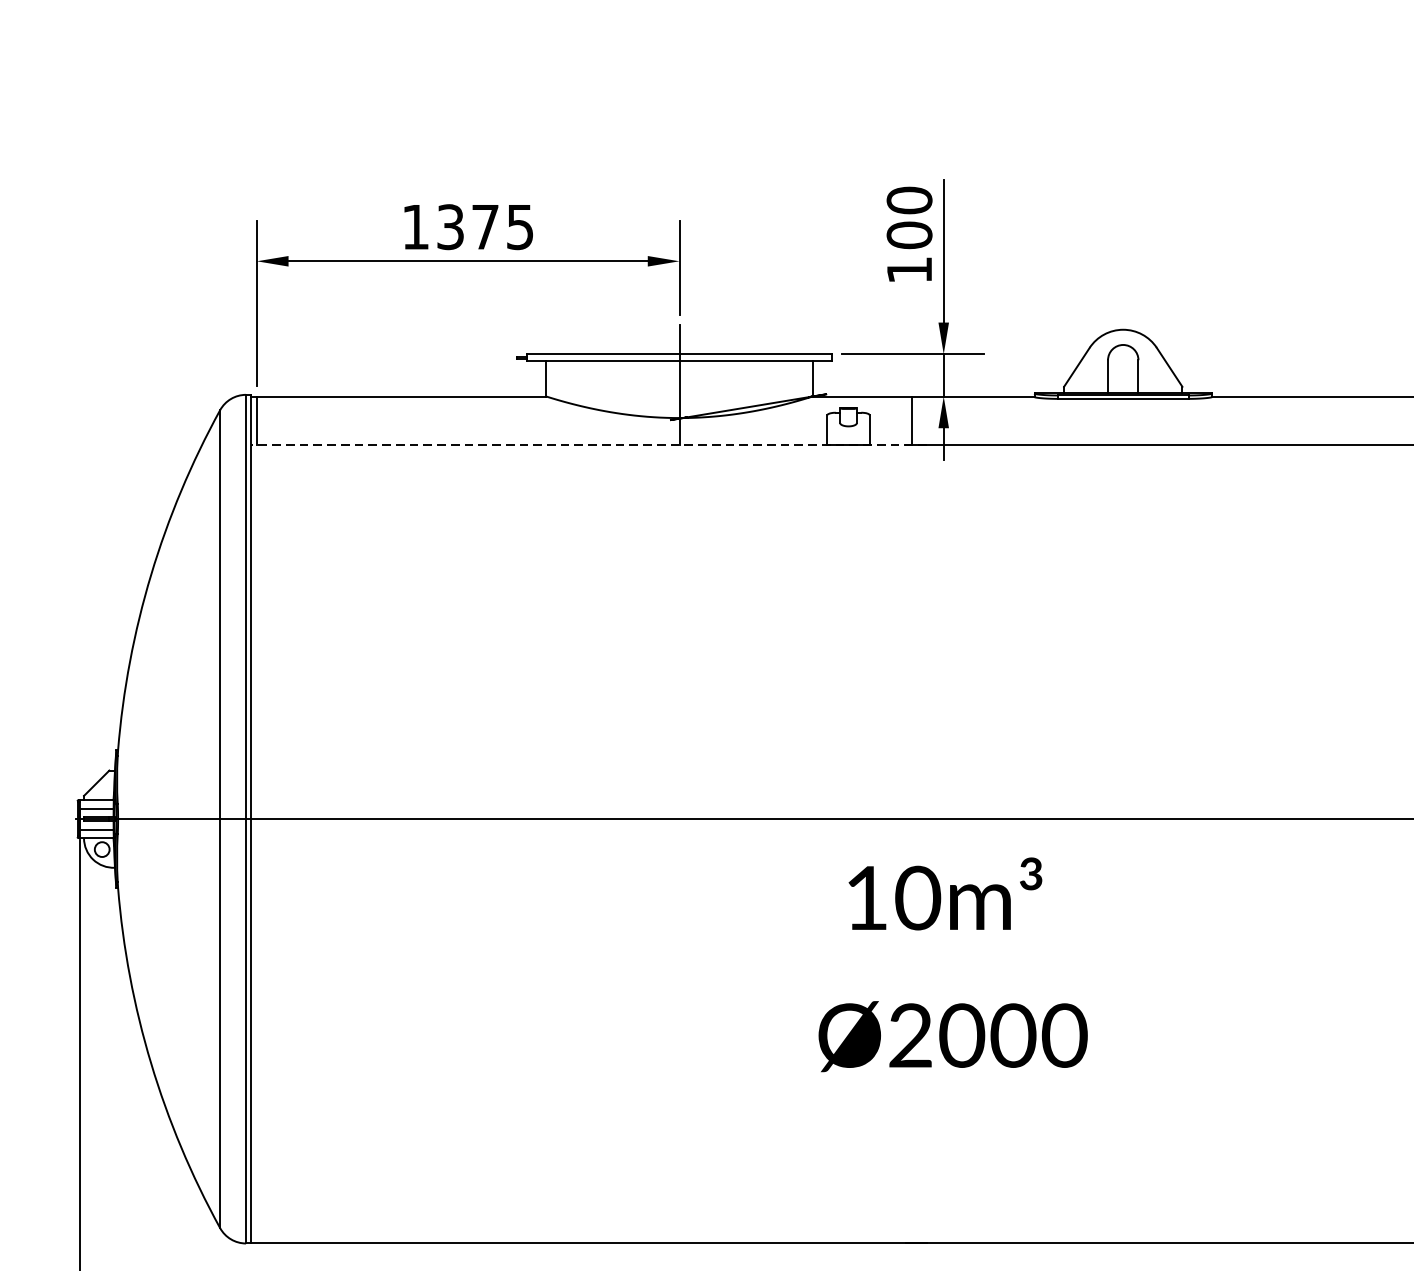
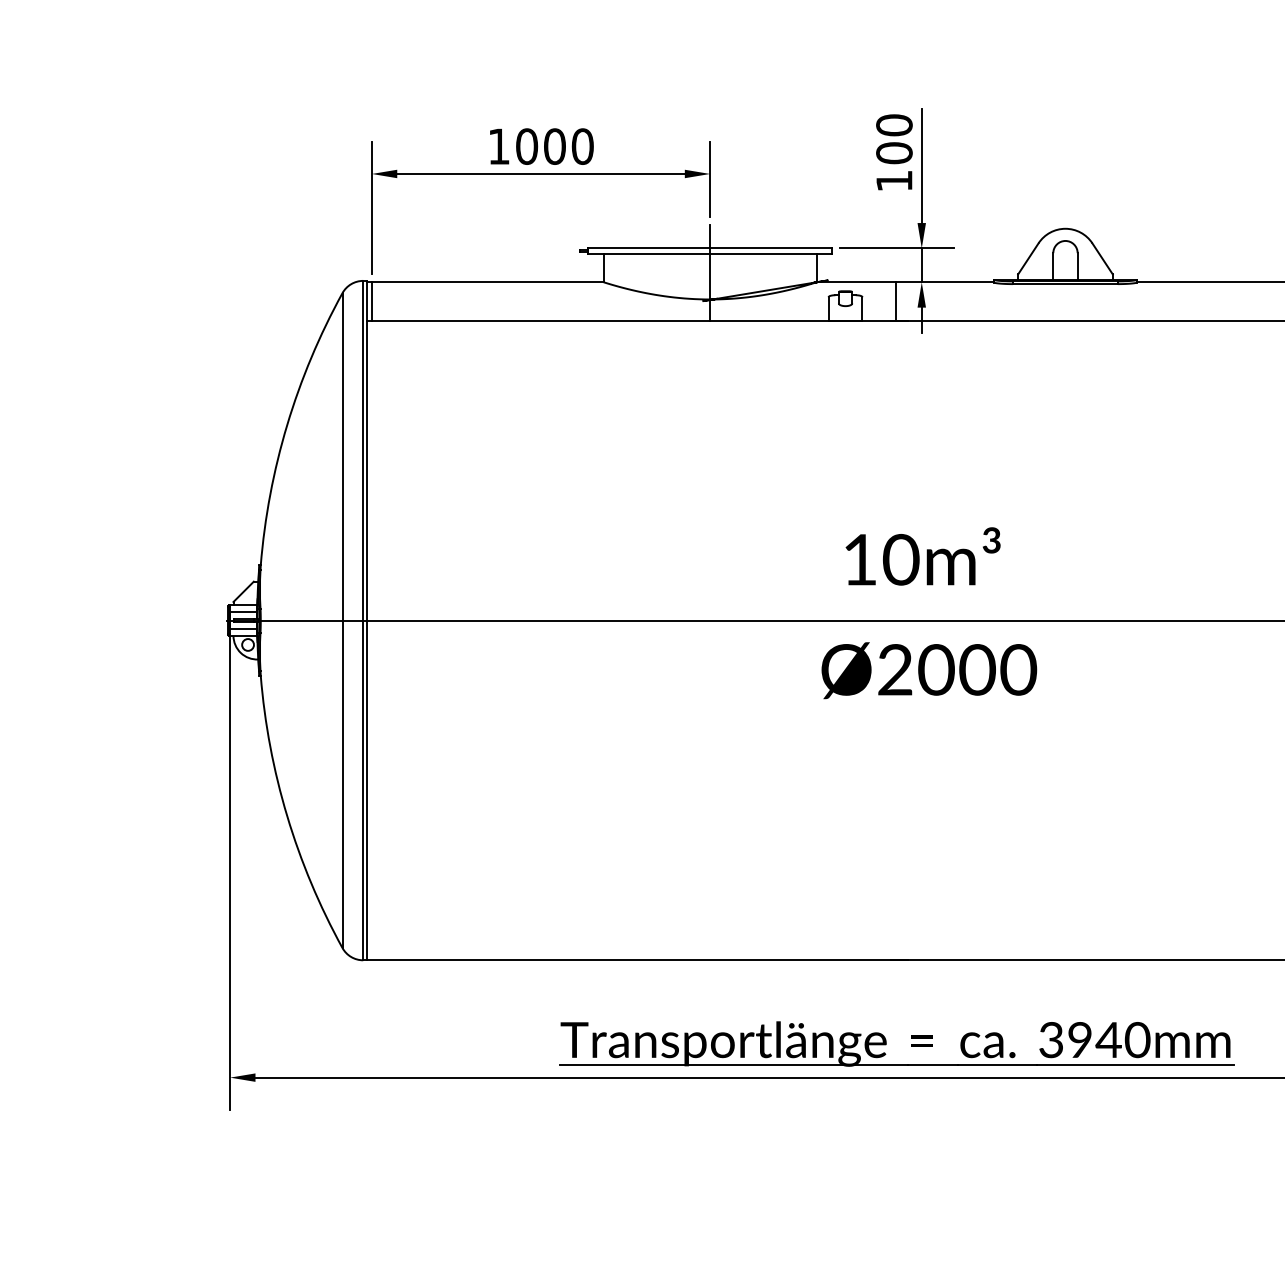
text: (484, 226) -> (554, 146), 1375 -> 1000
line: (588, 445) -> (637, 321), dashed -> solid
text: (953, 965) -> (929, 613), moved

